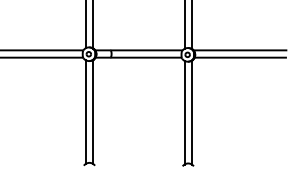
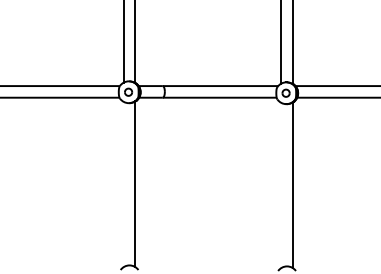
line: (85, 111) -> (123, 183), removed
line: (184, 112) -> (281, 185), removed

